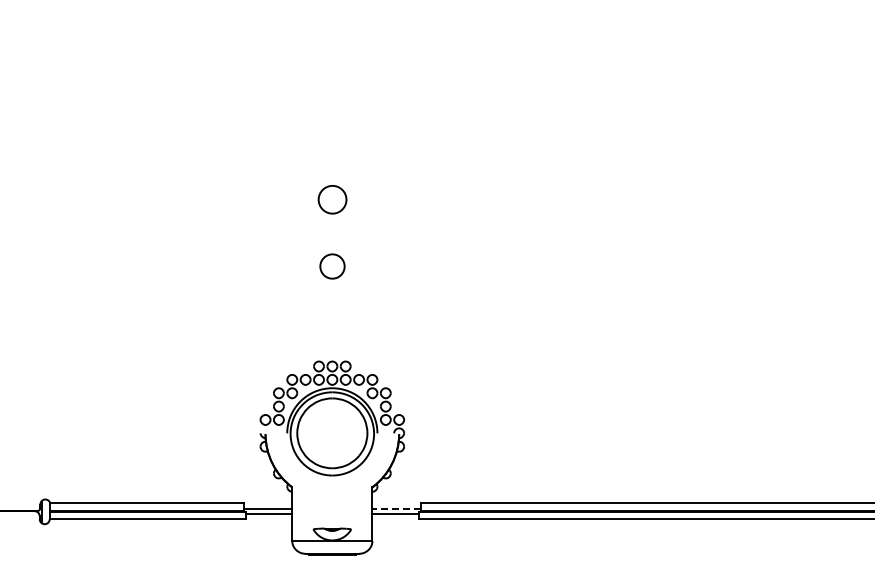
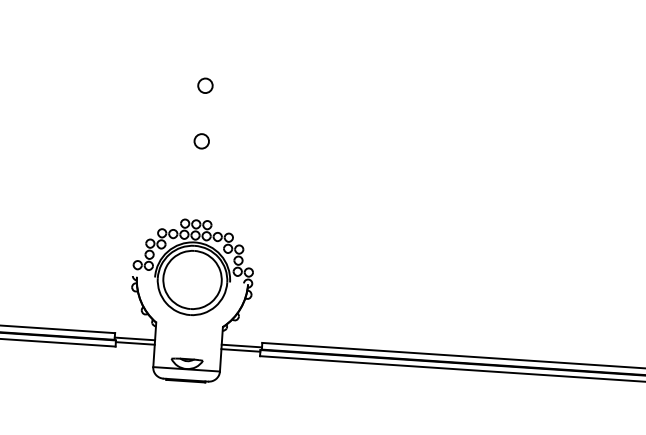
circle: (331, 199) -> (204, 85), size x0.62
circle: (331, 266) -> (201, 141), size x0.71
line: (396, 508) -> (241, 346), dashed -> solid

